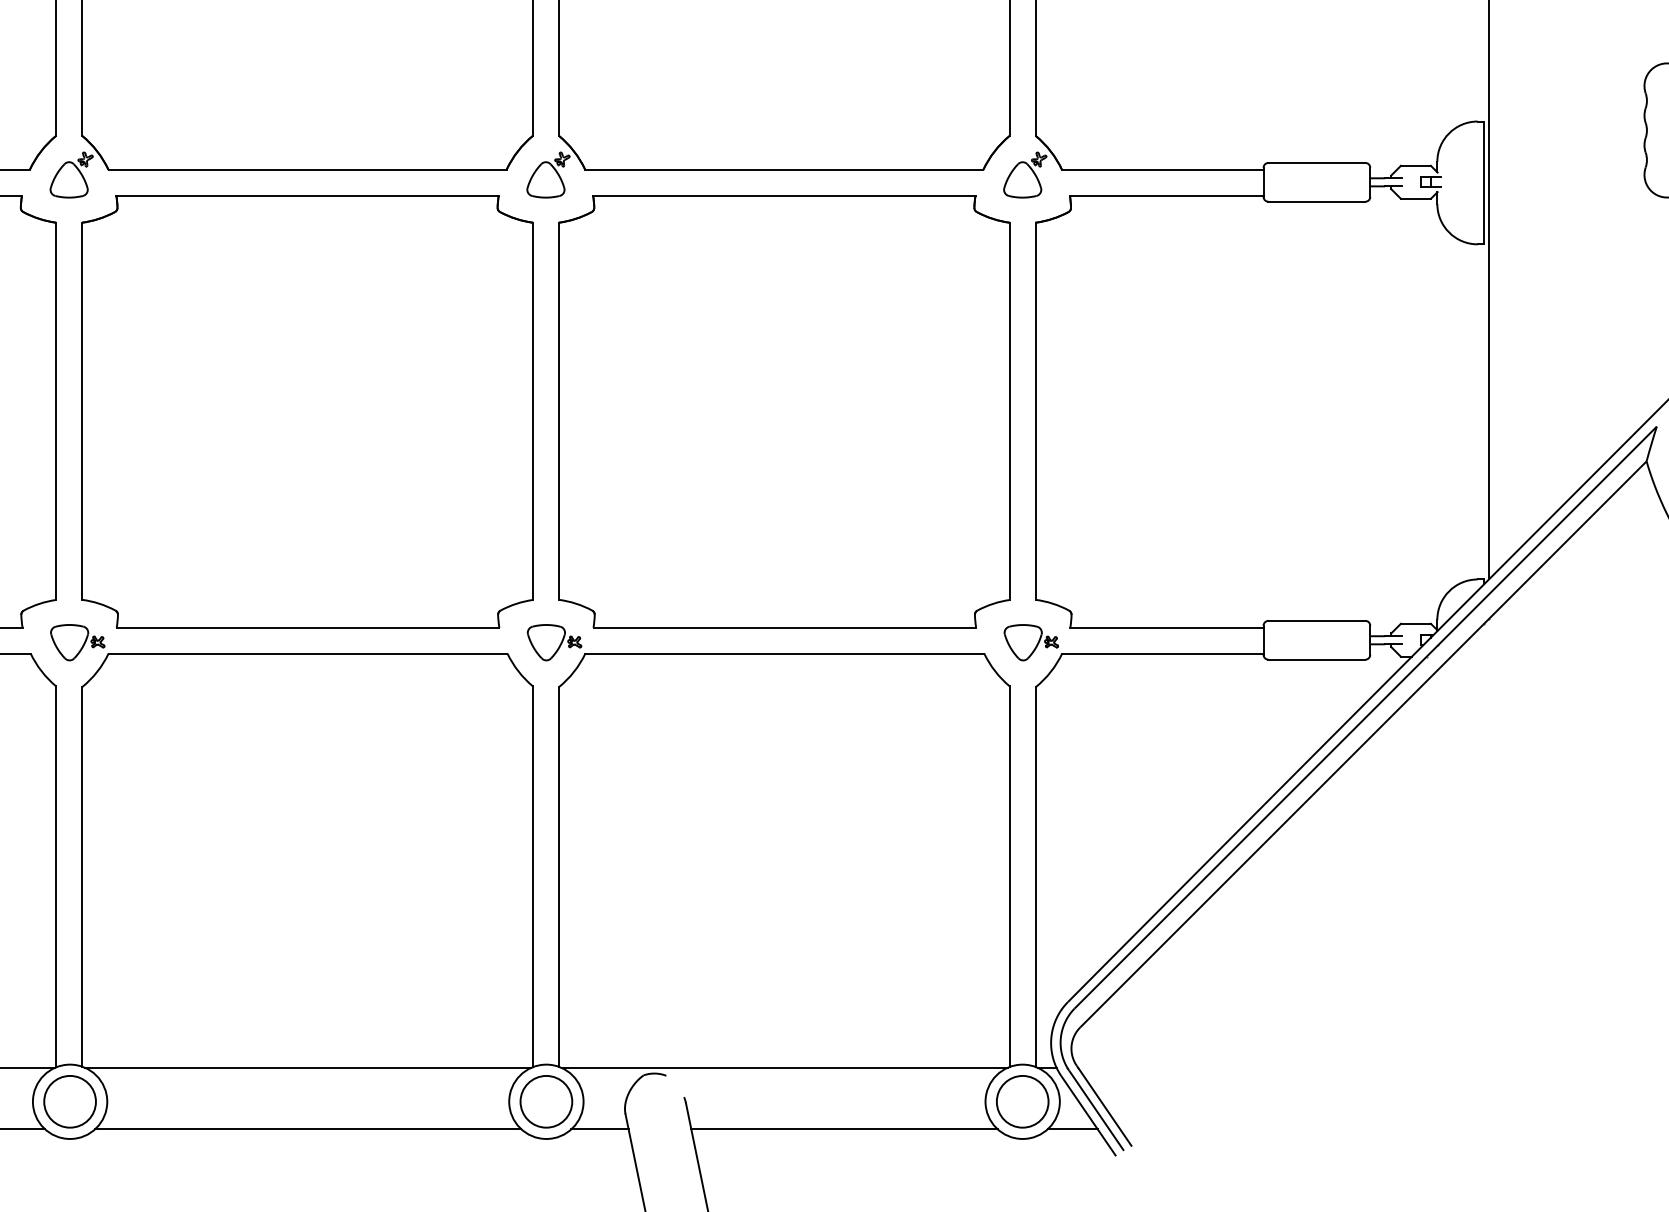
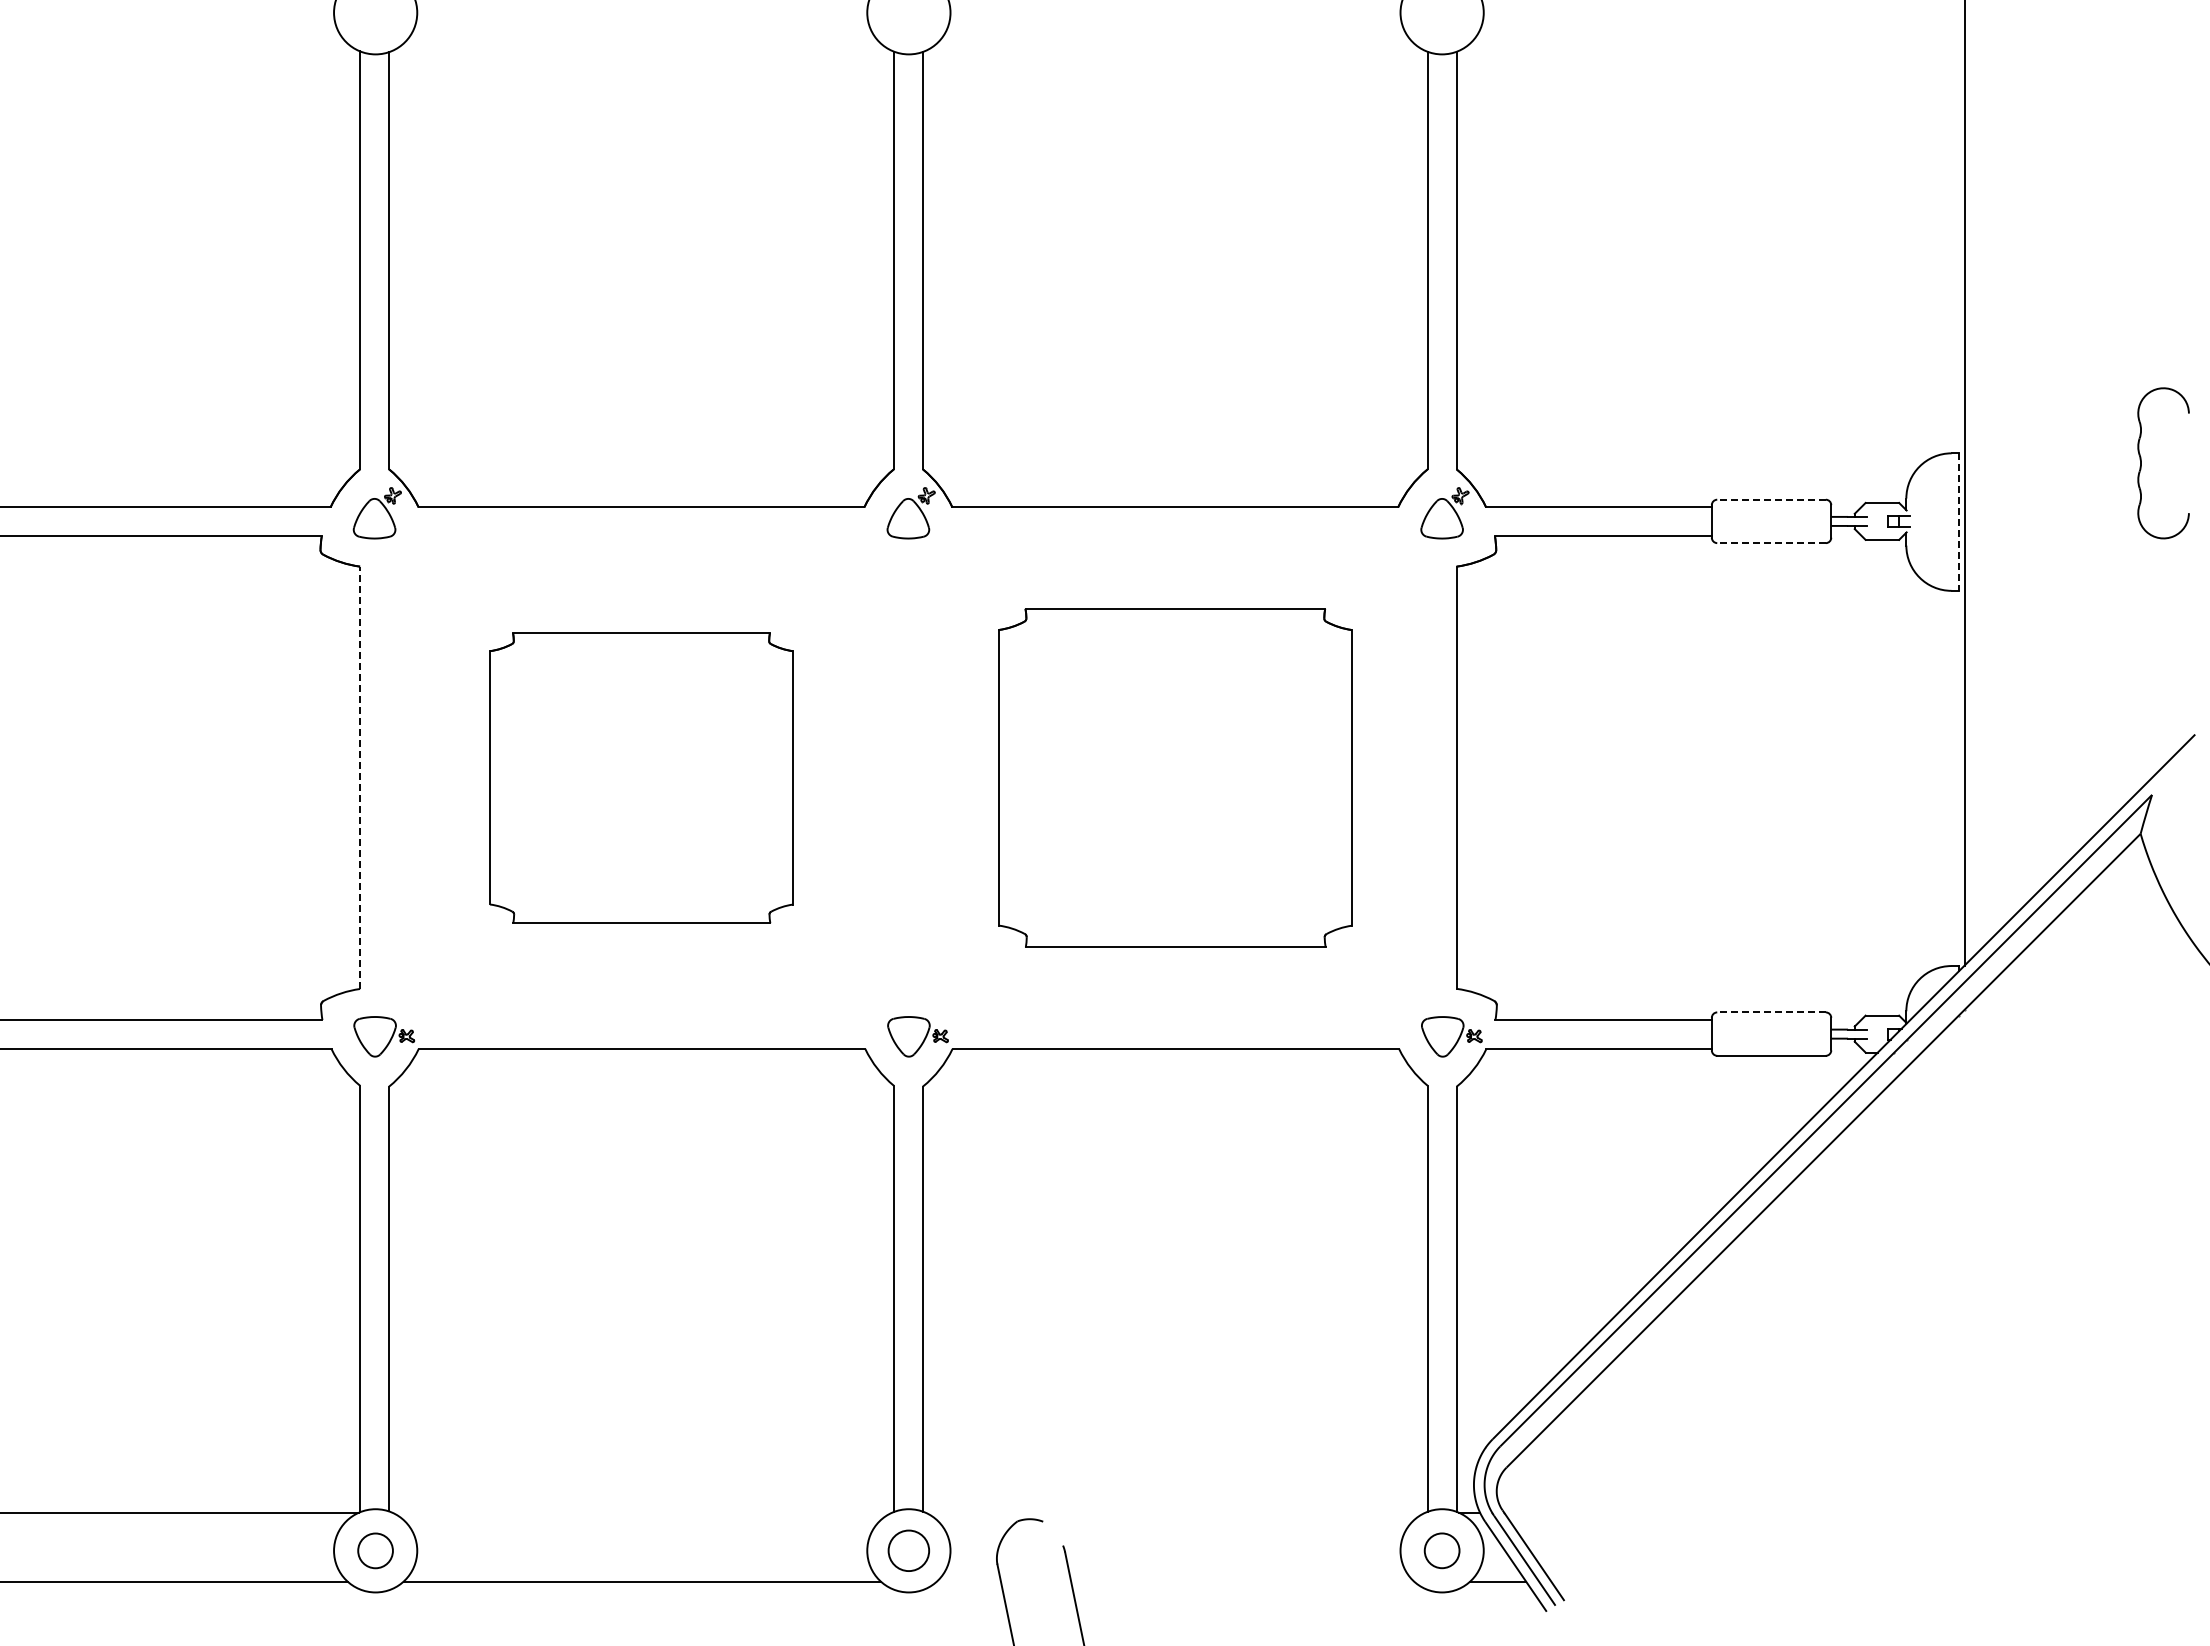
line: (1316, 162) -> (1771, 499), solid -> dashed
line: (1483, 183) -> (1958, 522), solid -> dashed
line: (1316, 202) -> (1771, 543), solid -> dashed
line: (56, 411) -> (360, 777), solid -> dashed
part: (307, 411) -> (641, 777), size x0.6
part: (784, 411) -> (1175, 777), size x0.7
line: (1316, 620) -> (1771, 1012), solid -> dashed
line: (307, 1067) -> (641, 1512), removed
line: (784, 1067) -> (1175, 1512), removed
circle: (69, 1101) -> (375, 1550), size x0.6
circle: (546, 1101) -> (908, 1550), size x0.7
circle: (1023, 1101) -> (1442, 1550), size x0.6
line: (599, 1129) -> (968, 1581), removed
line: (844, 1129) -> (1242, 1581), removed

